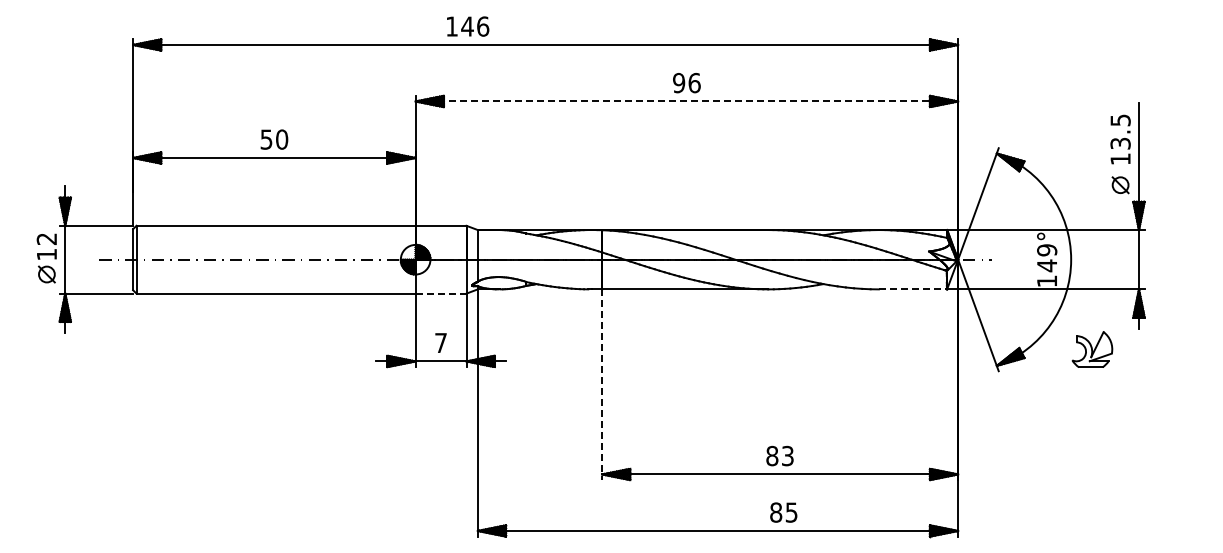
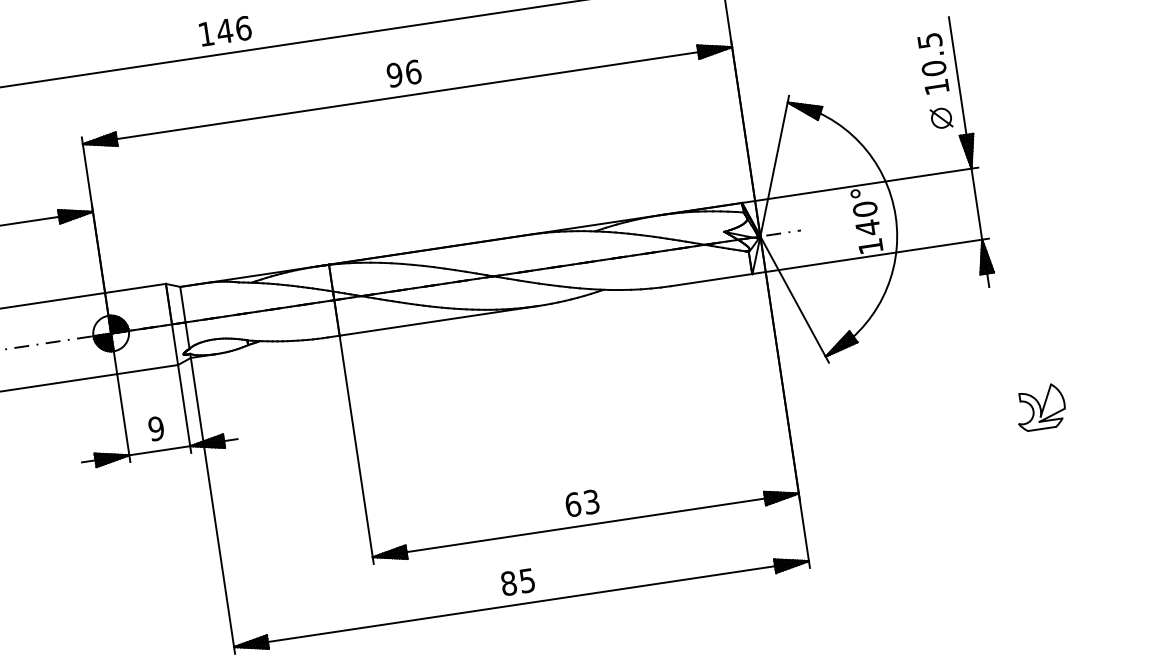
text: (468, 26) -> (226, 31), moved
line: (687, 101) -> (408, 95), dashed -> solid
text: (1120, 143) -> (933, 68), 13.5 -> 10.5
text: (1047, 250) -> (865, 209), 149° -> 140°
line: (913, 289) -> (712, 280), dashed -> solid
line: (441, 293) -> (148, 369), dashed -> solid
text: (440, 342) -> (155, 428), 7 -> 9
part: (1092, 349) -> (1040, 407), moved
line: (602, 385) -> (357, 450), dashed -> solid
text: (772, 455) -> (573, 504), 83 -> 63
text: (783, 512) -> (517, 582), moved

